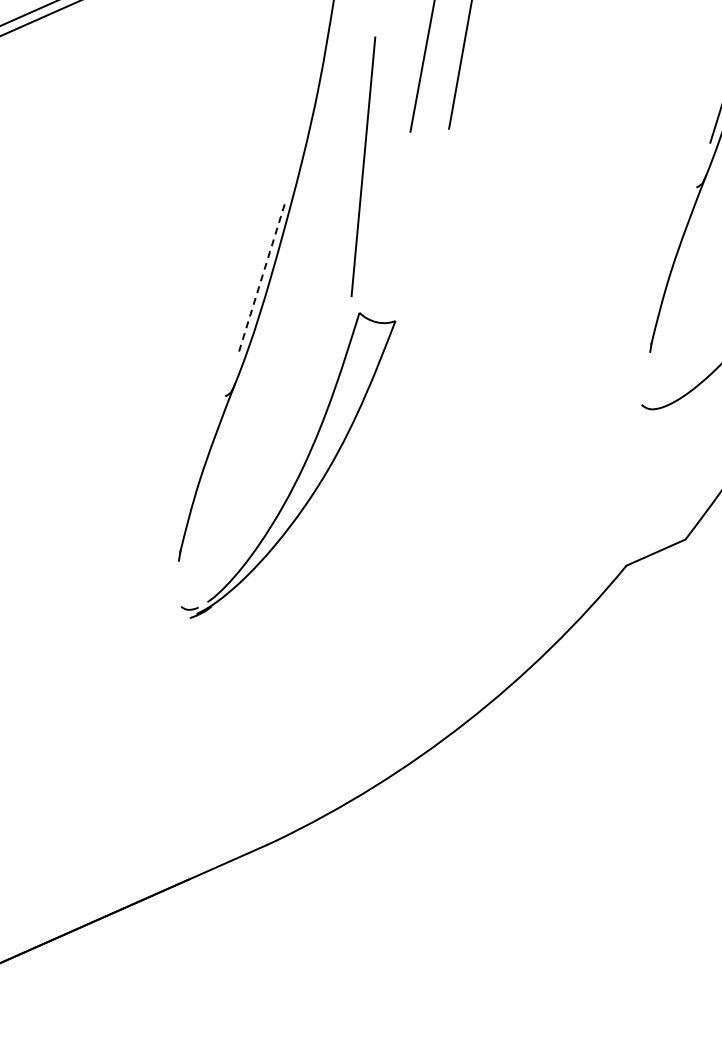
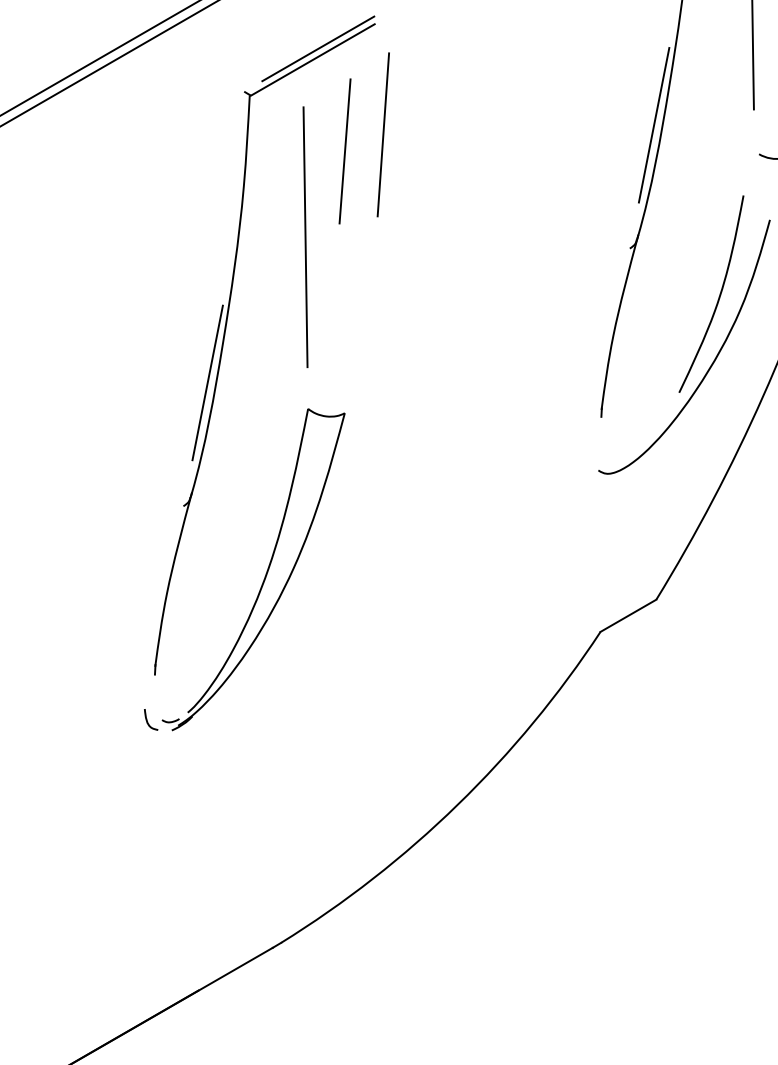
line: (363, 167) -> (305, 237), moved
line: (262, 275) -> (207, 382), dashed -> solid
curve: (166, 604) -> (147, 719), added

